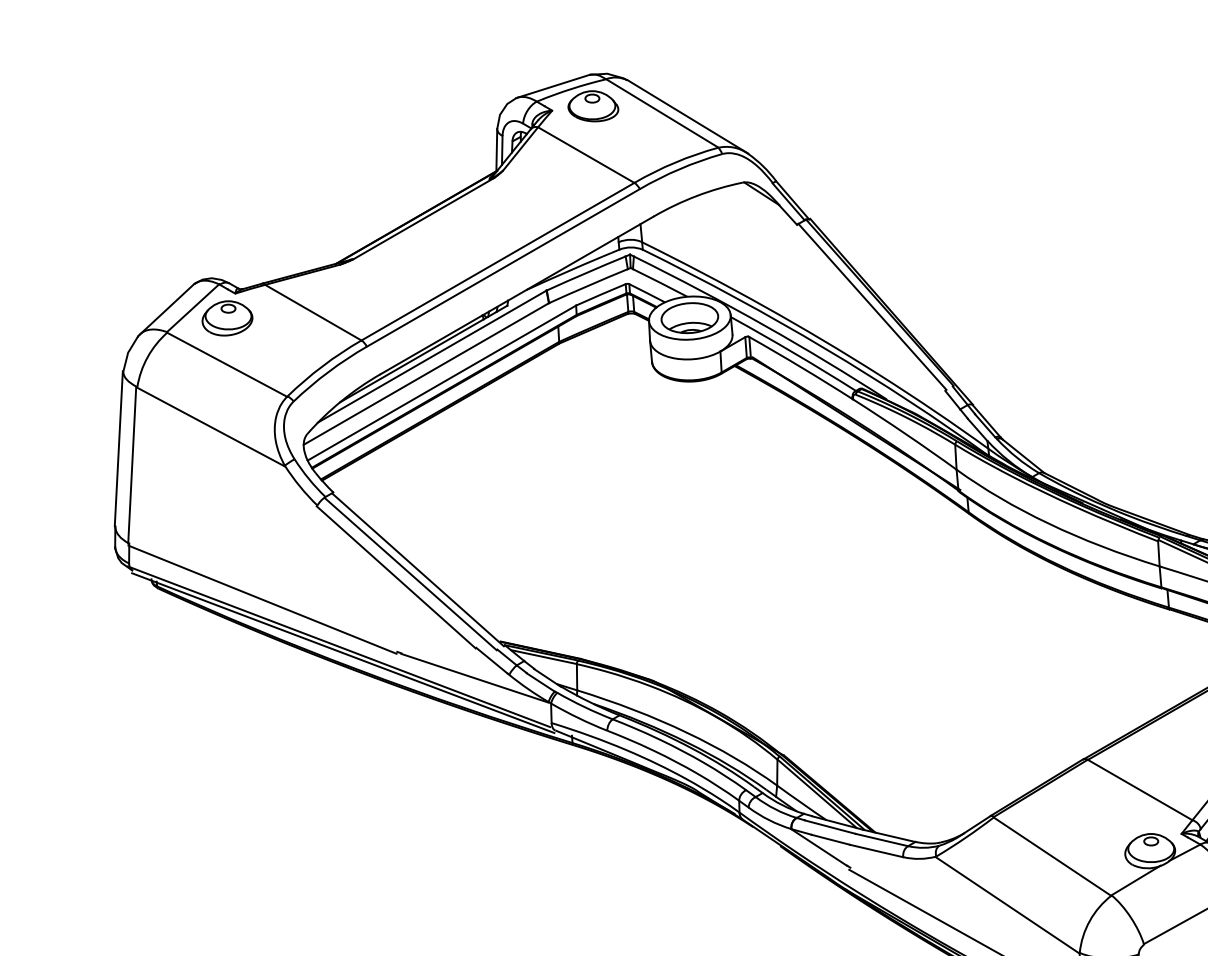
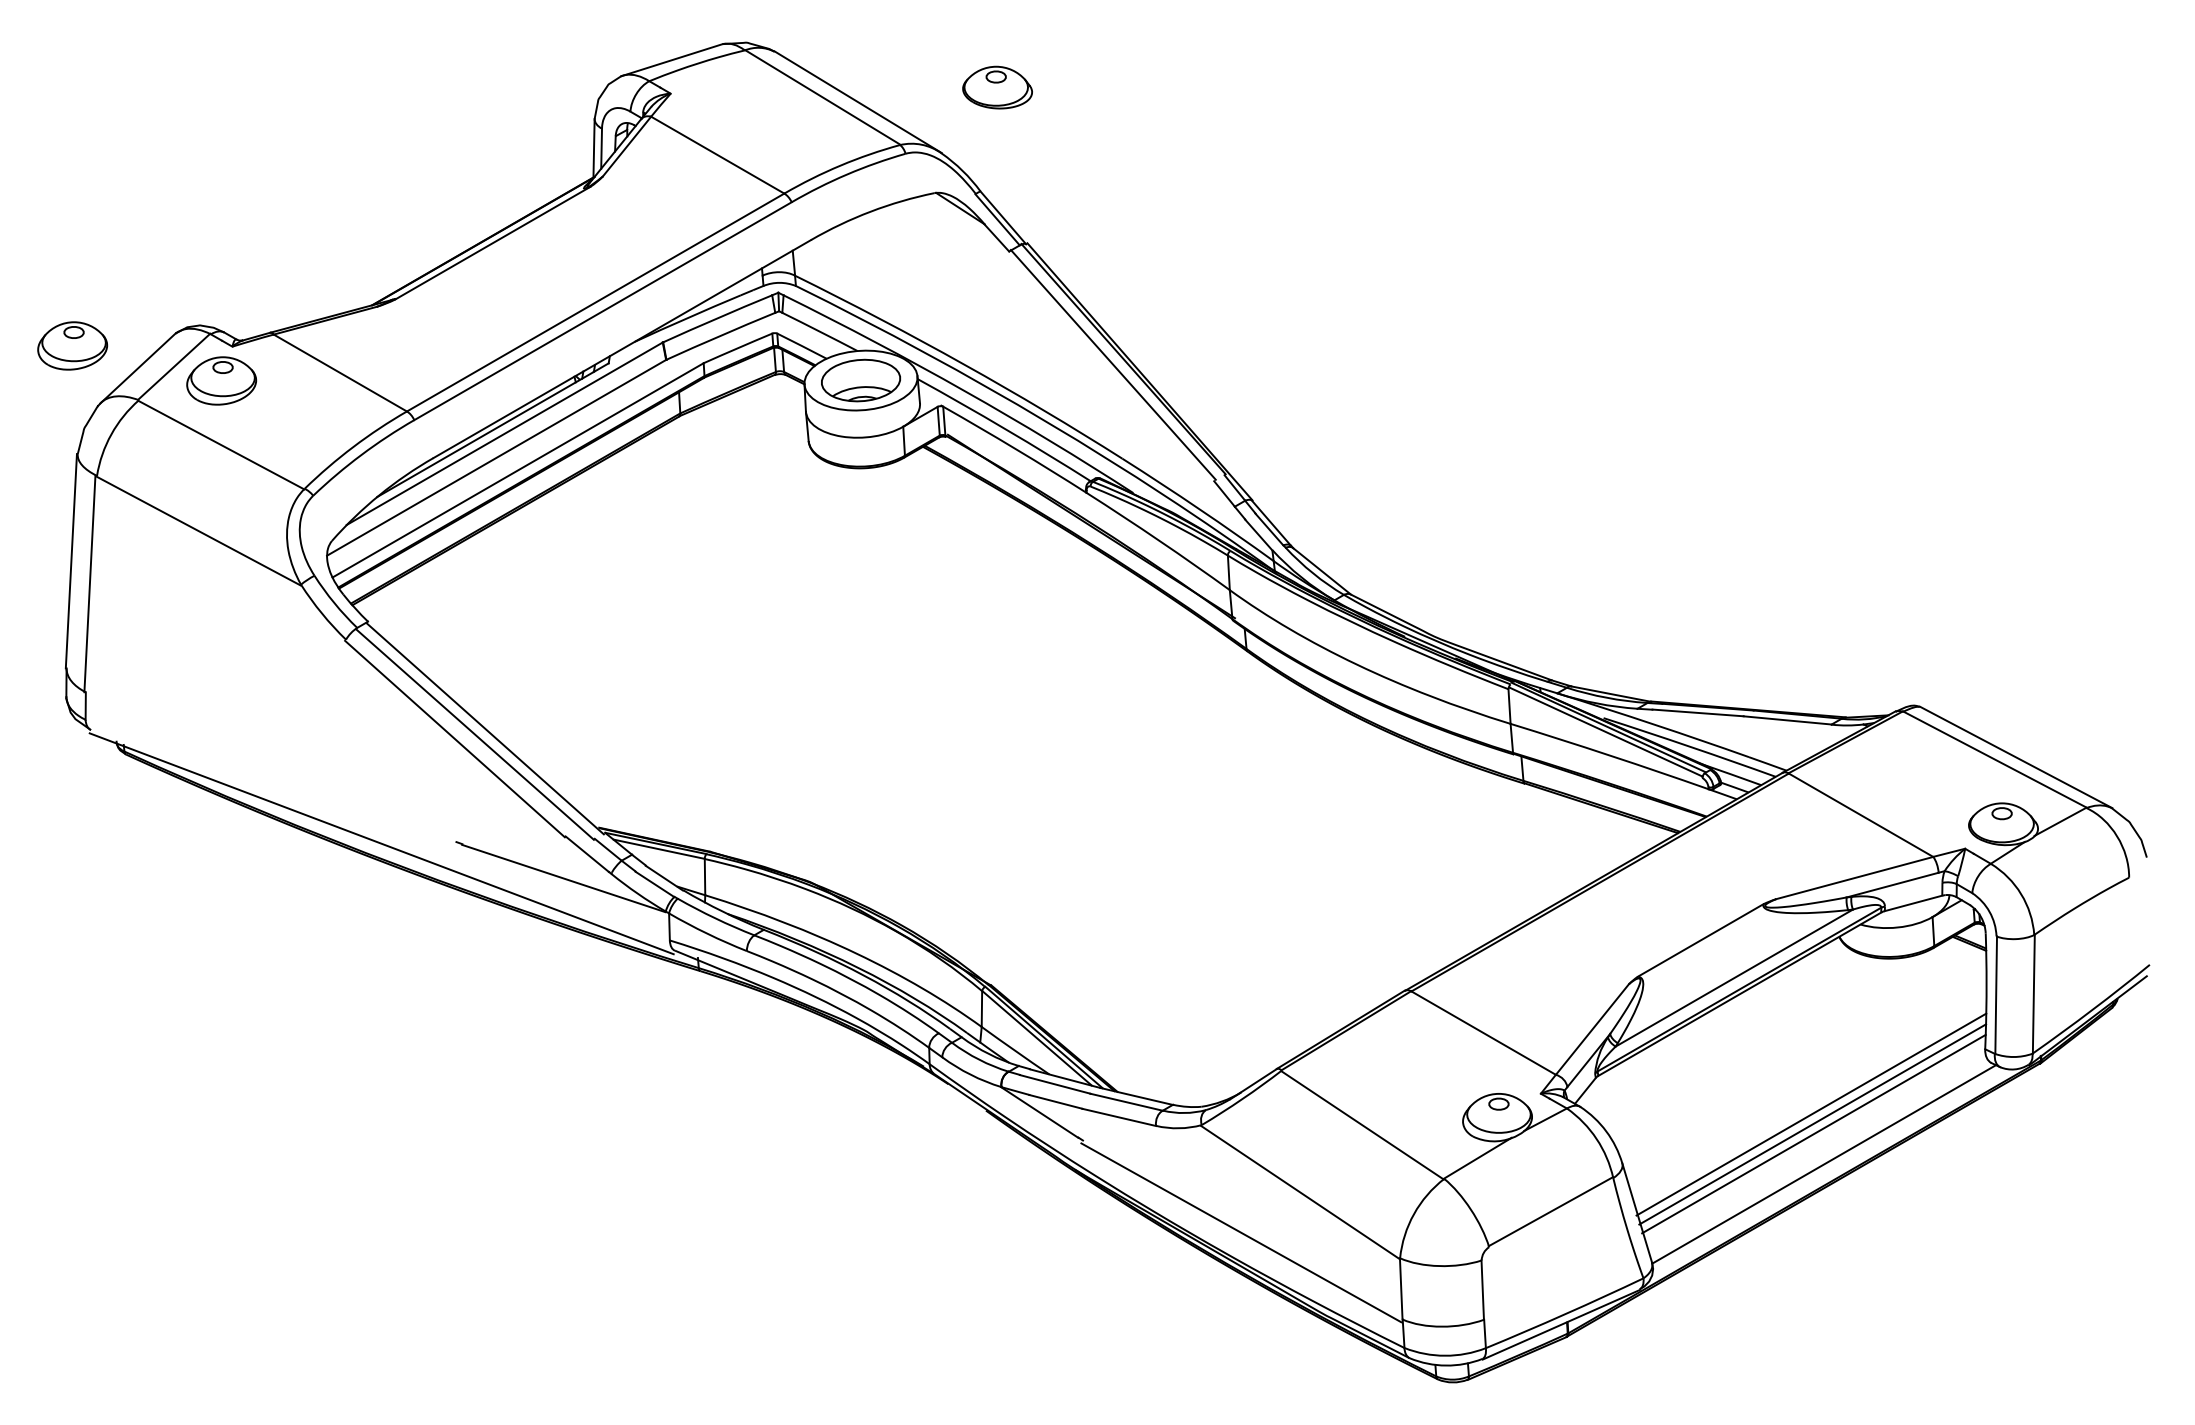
part: (593, 106) -> (997, 87), moved
part: (119, 292) -> (72, 345), added
line: (262, 599) -> (269, 769), removed
line: (338, 646) -> (375, 834), removed

